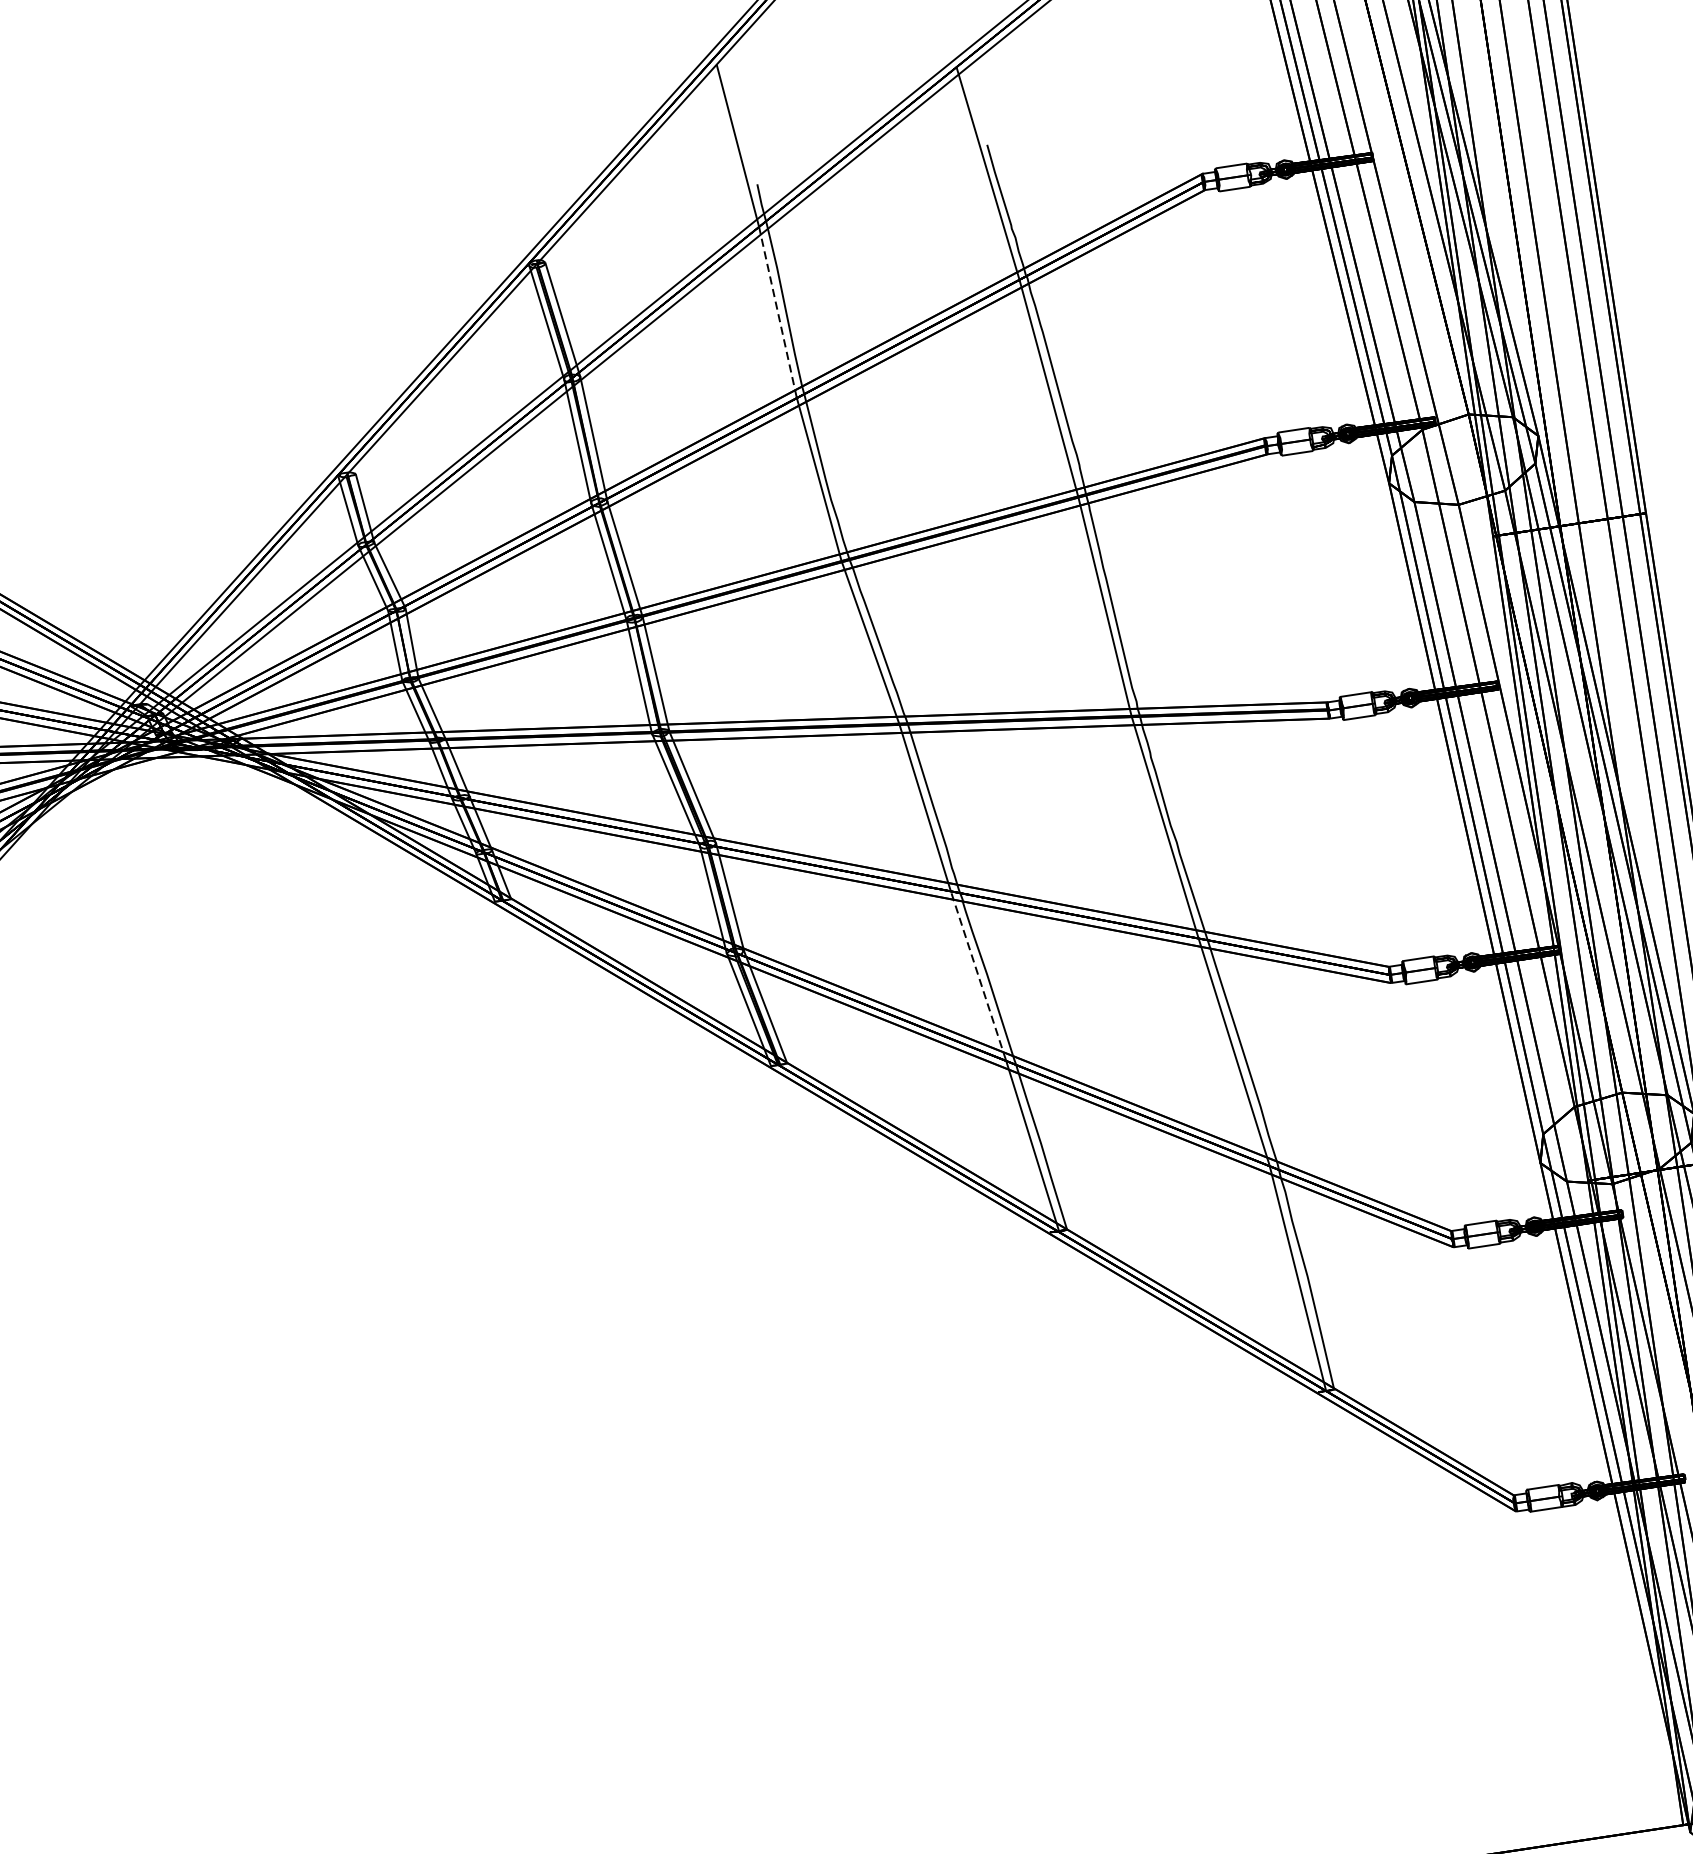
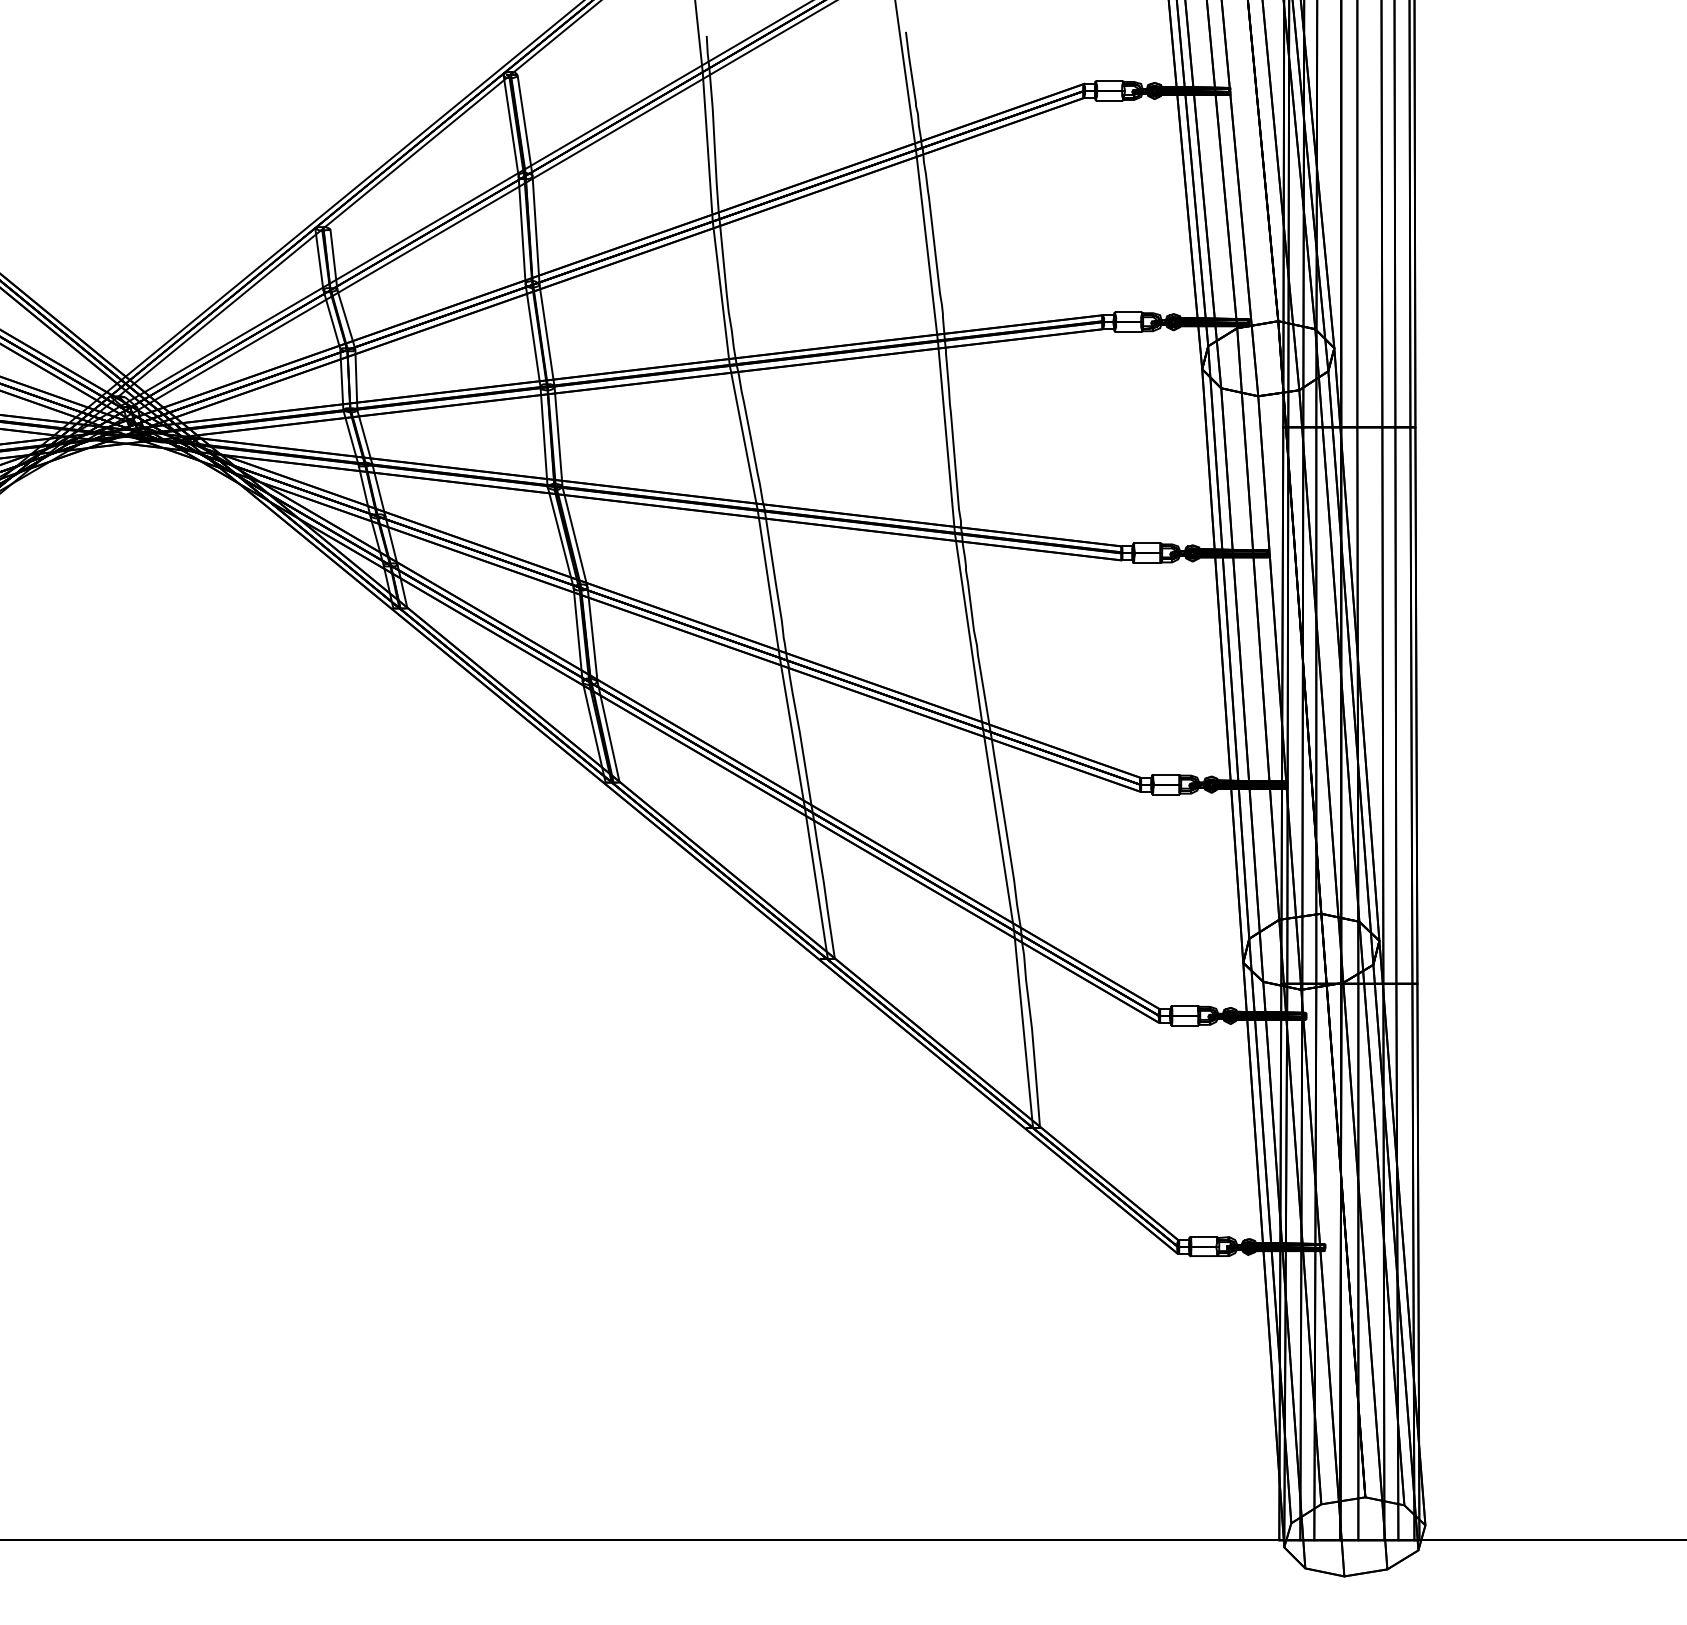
line: (777, 312) -> (707, 146), dashed -> solid
line: (978, 975) -> (792, 732), dashed -> solid

